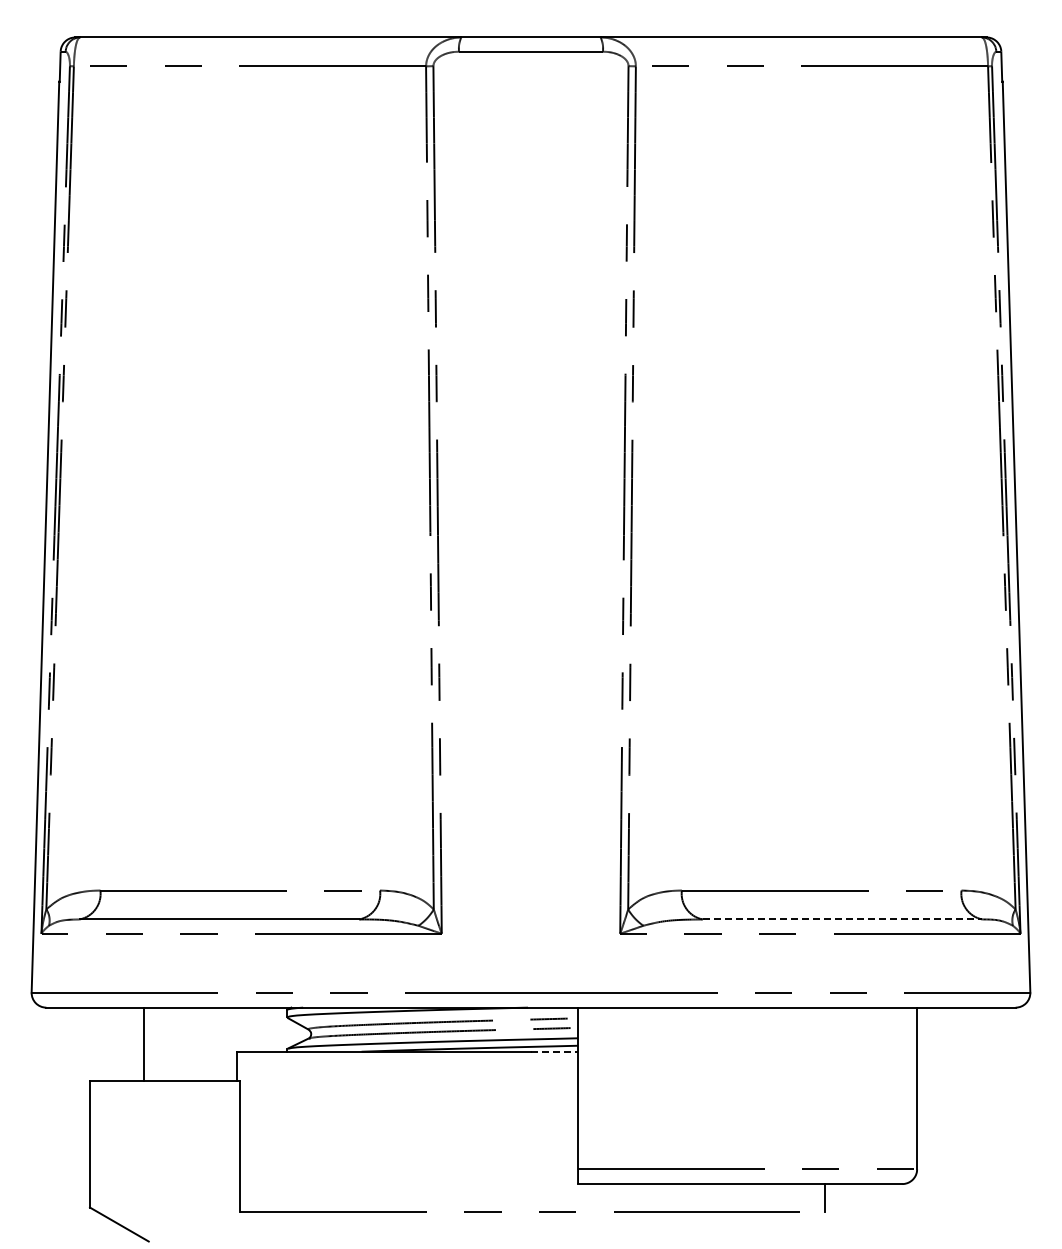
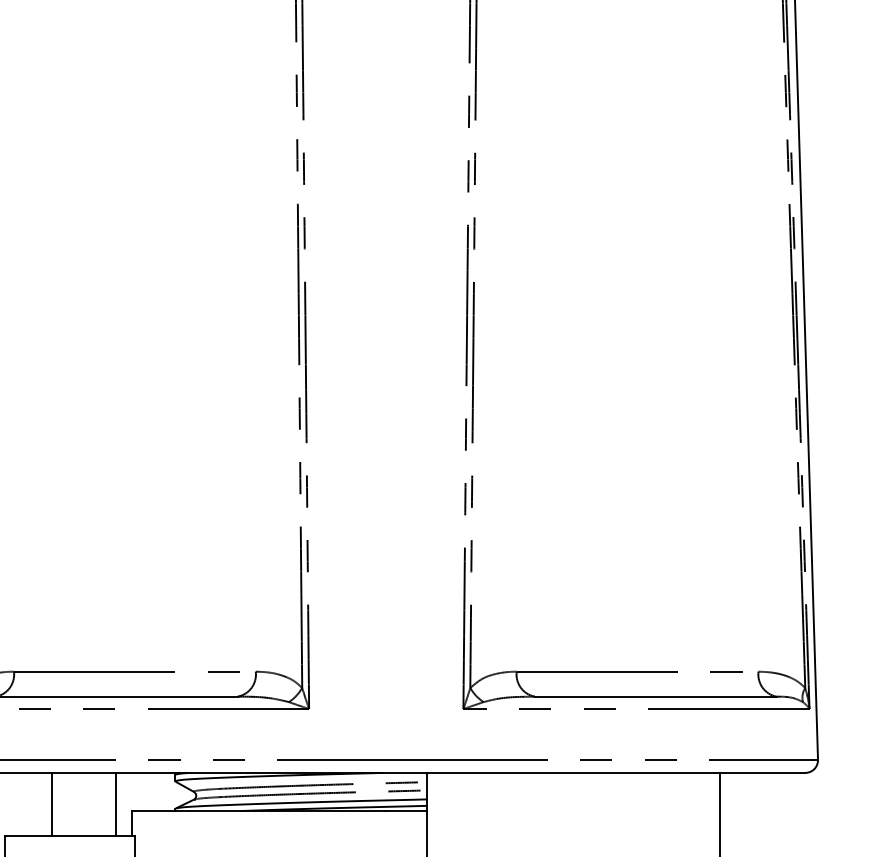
line: (842, 919) -> (655, 696), dashed -> solid
line: (218, 1044) -> (116, 804), added
line: (554, 1051) -> (406, 810), dashed -> solid

